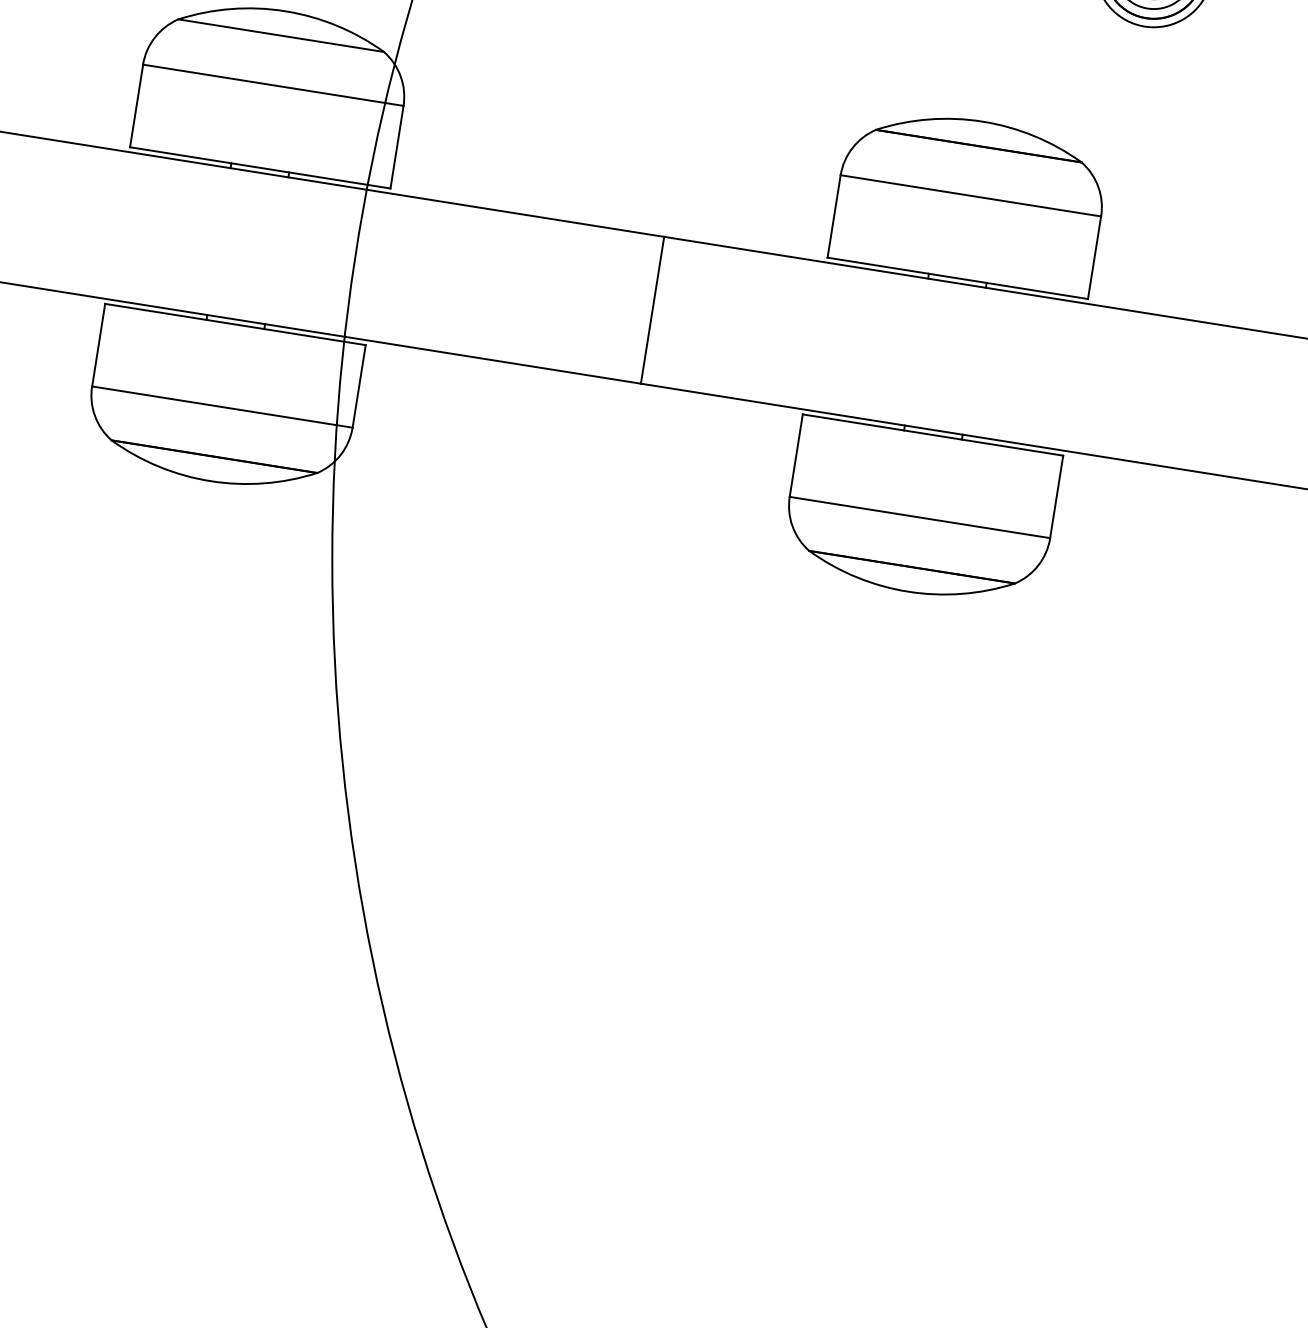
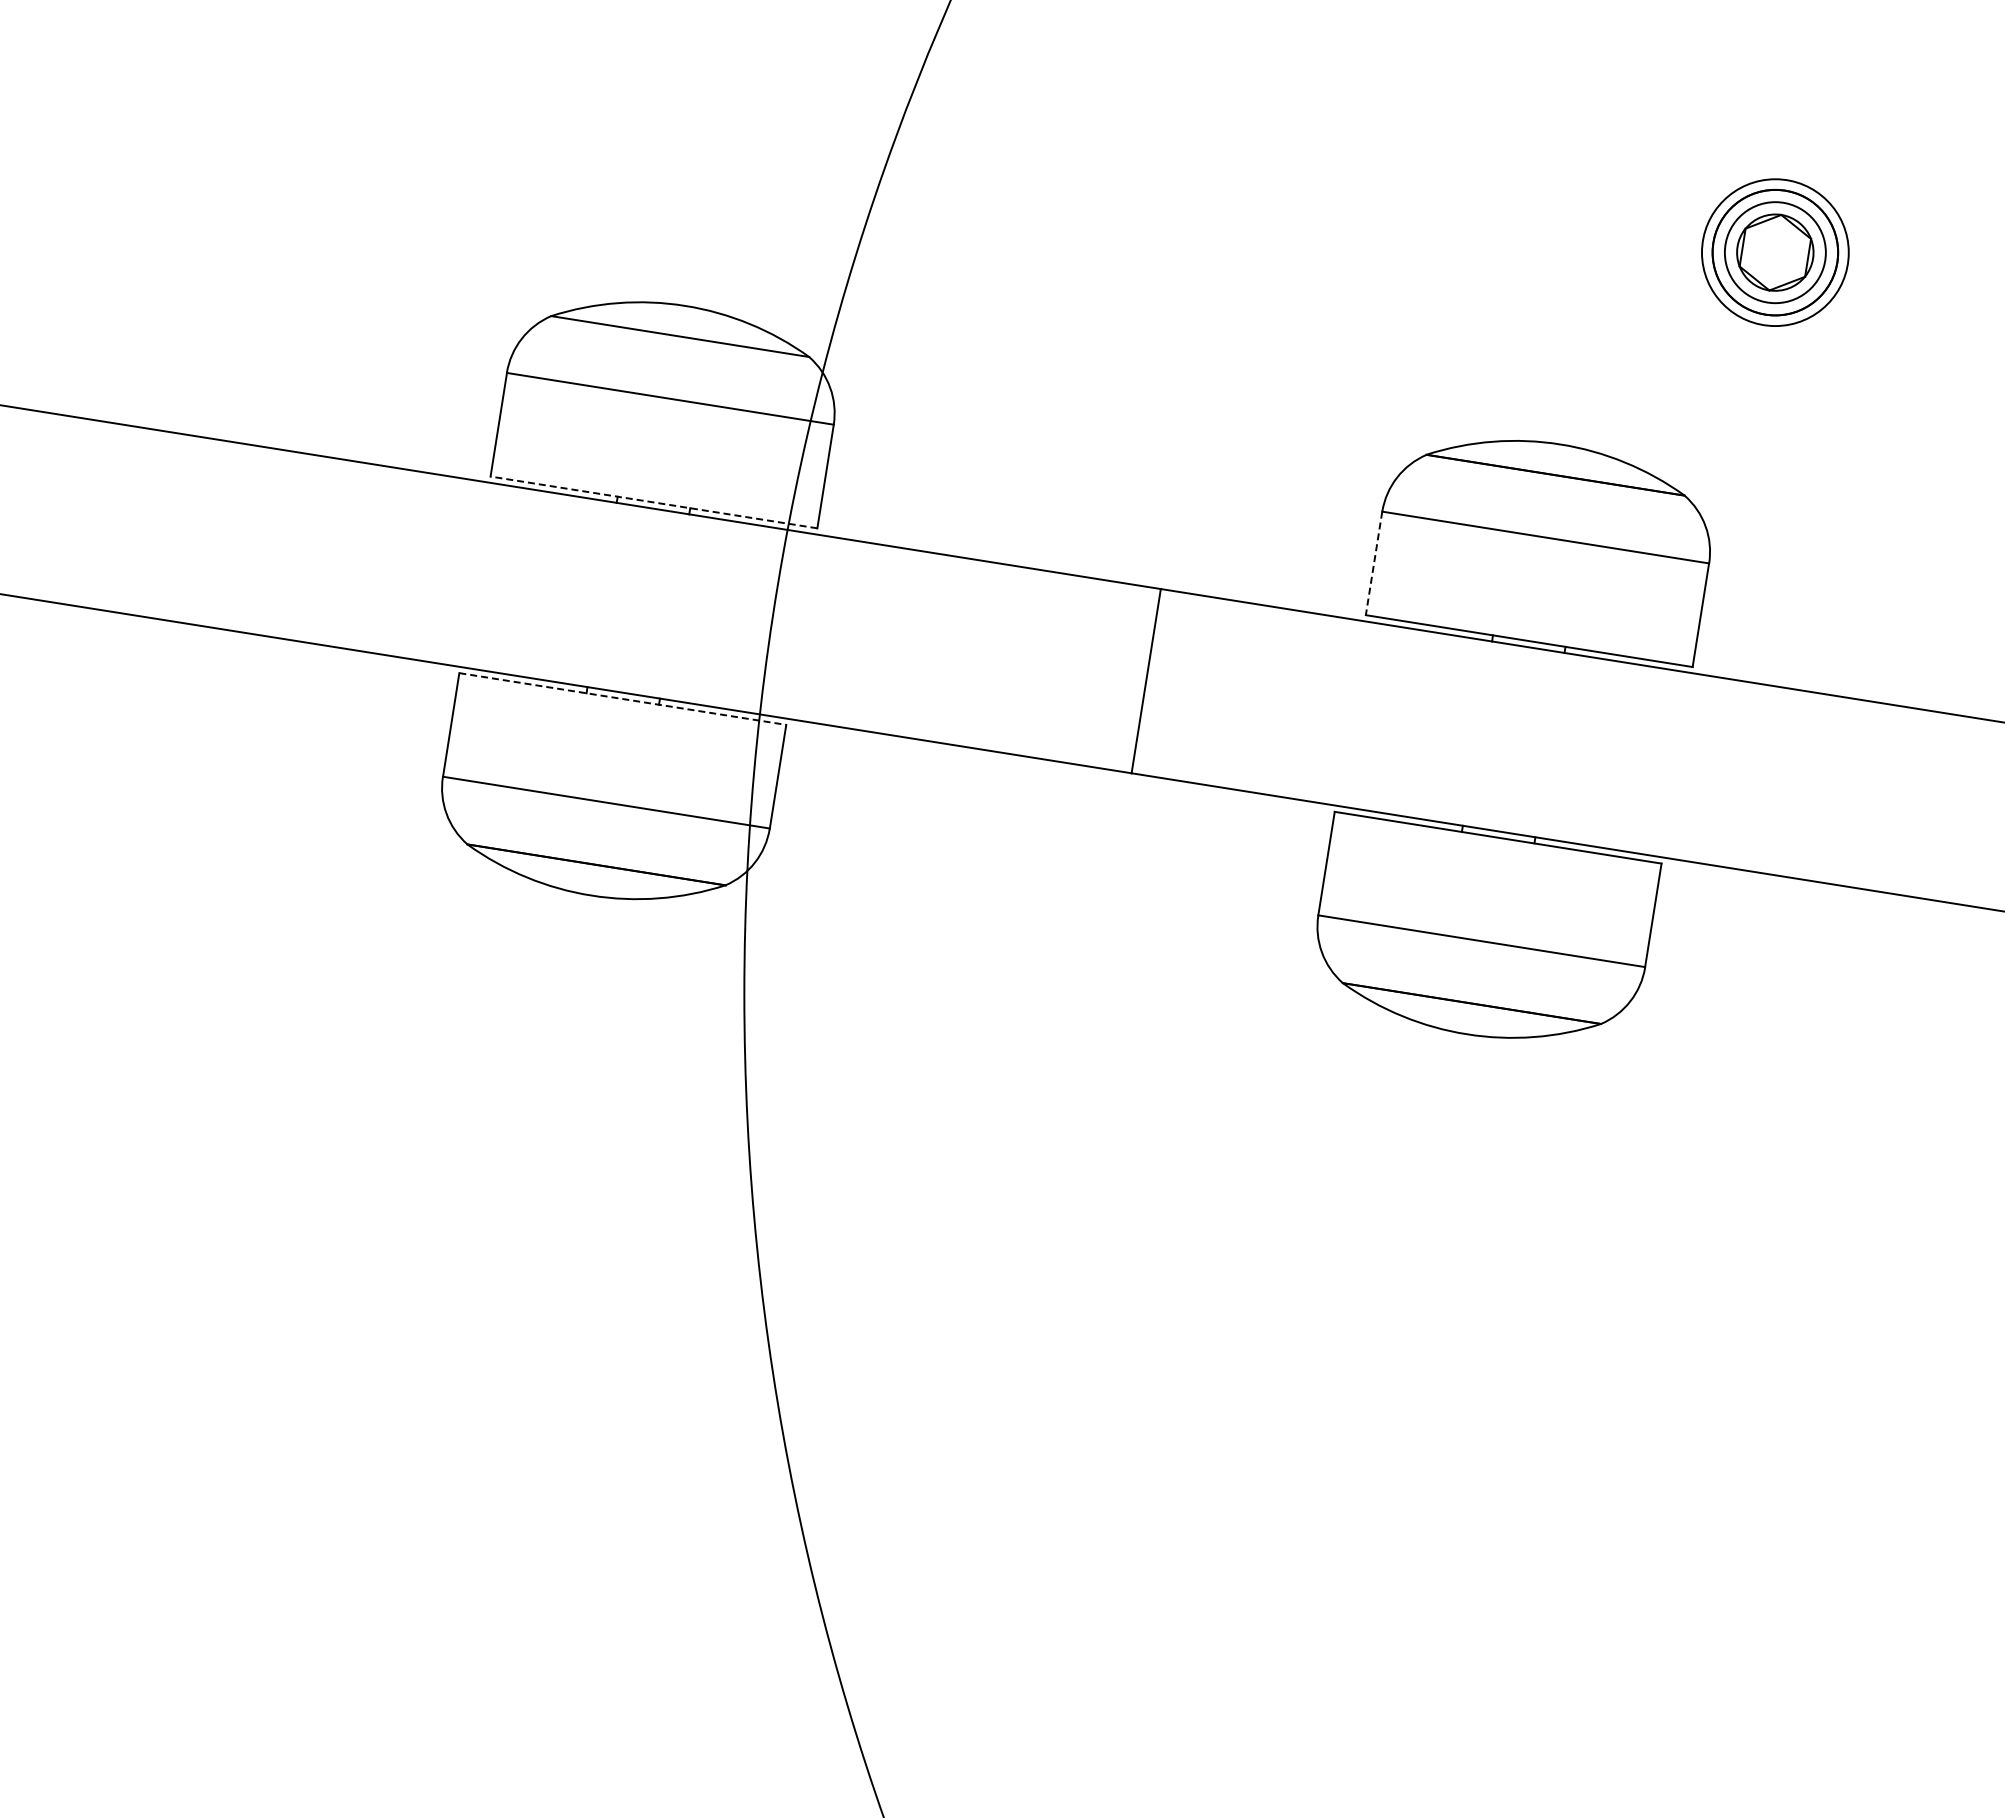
line: (259, 167) -> (653, 502), solid -> dashed
line: (833, 216) -> (1373, 563), solid -> dashed
line: (236, 324) -> (623, 699), solid -> dashed

